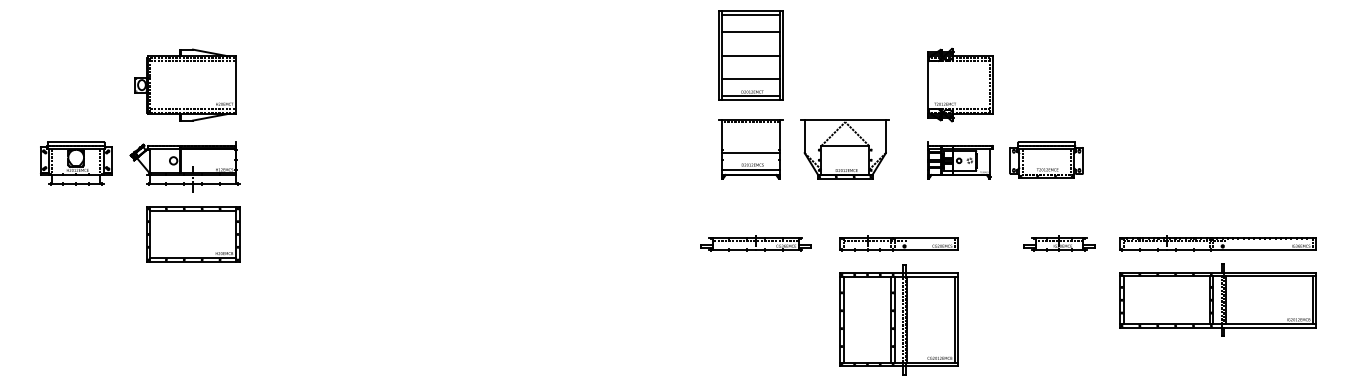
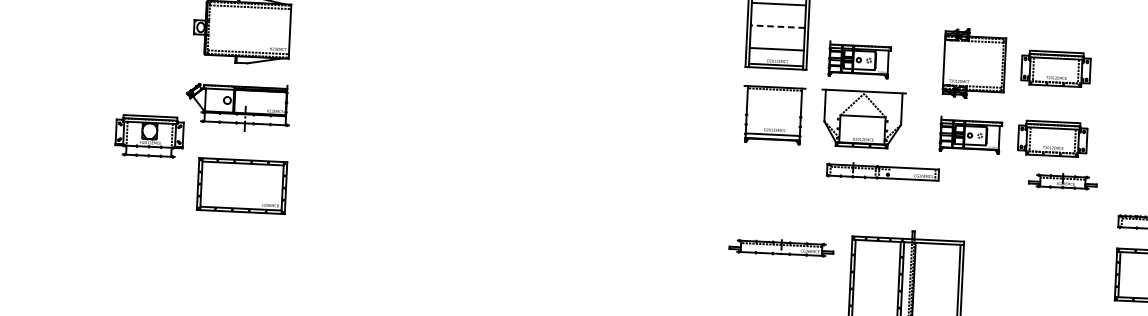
line: (750, 55) -> (777, 26), solid -> dashed
part: (1046, 85) -> (1055, 68), added
part: (839, 86) -> (860, 59), added
line: (750, 153) -> (773, 119), removed
part: (76, 163) -> (149, 136), moved
part: (193, 234) -> (242, 186), moved
part: (755, 243) -> (781, 247), moved
part: (898, 243) -> (882, 171), moved
part: (1059, 243) -> (1062, 181), moved

